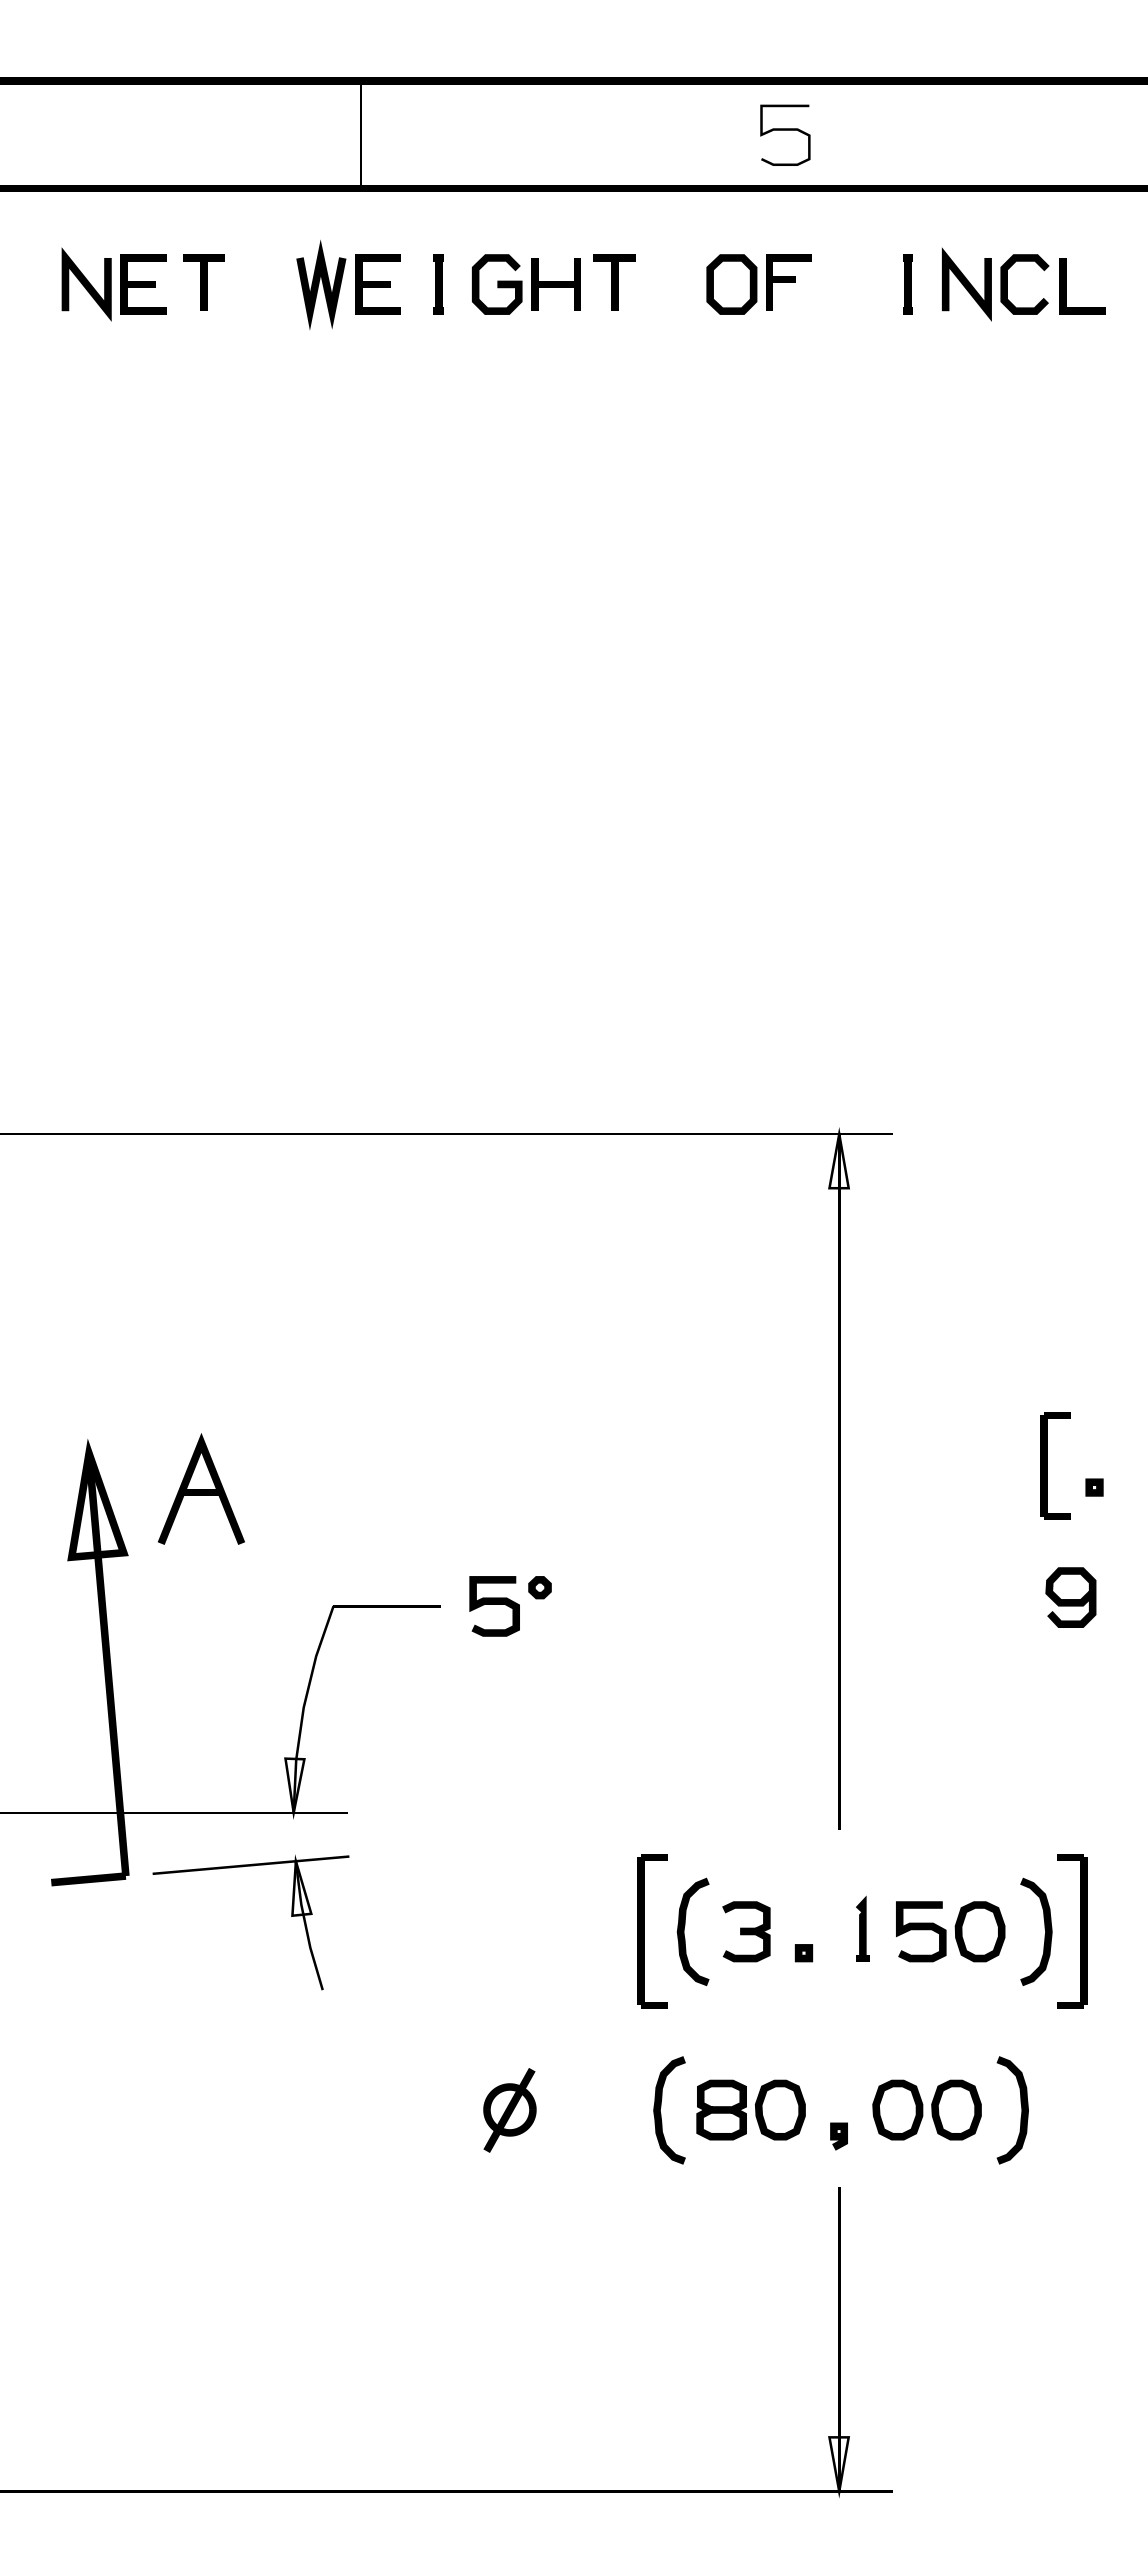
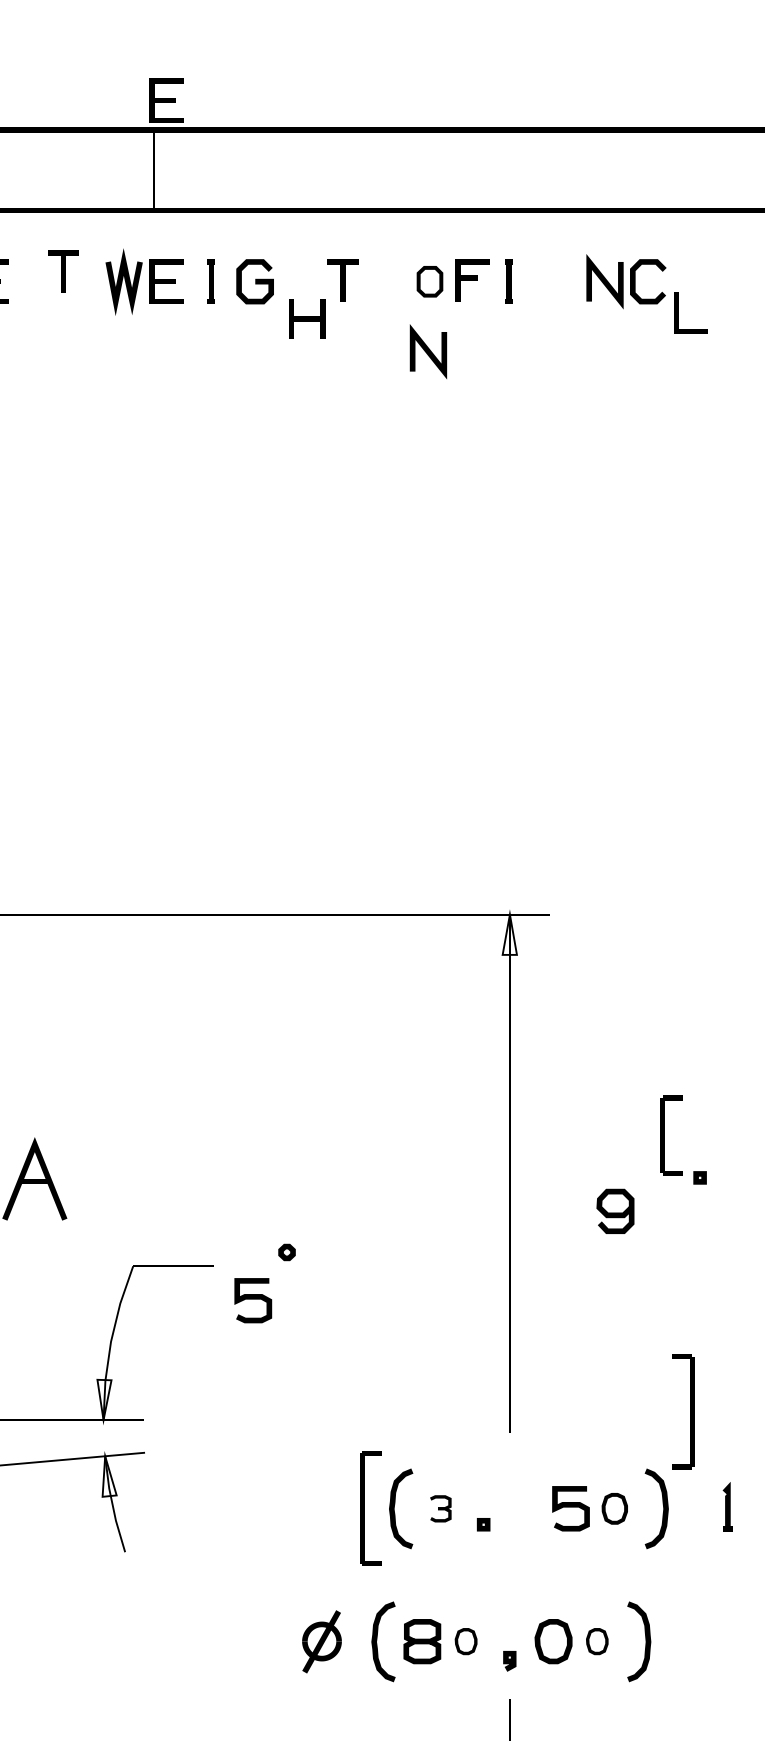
part: (377, 41) -> (165, 100), added
curve: (785, 130) -> (469, 167), removed
part: (203, 282) -> (63, 271), moved
part: (555, 284) -> (306, 318), moved
part: (731, 284) -> (429, 281), size x0.7
part: (907, 284) -> (508, 281), moved
line: (1066, 286) -> (679, 313), moved
line: (729, 378) -> (428, 351), added
part: (1047, 1465) -> (665, 1135), moved
curve: (1070, 1599) -> (615, 1212), moved
curve: (494, 1604) -> (253, 1299), moved
part: (862, 1928) -> (727, 1506), moved
part: (746, 1931) -> (440, 1508), size x0.6
part: (979, 1931) -> (614, 1508), size x0.7
part: (1080, 1931) -> (689, 1411), moved
part: (780, 2109) -> (466, 1641), size x0.6
part: (956, 2109) -> (597, 1641), size x0.6
part: (509, 2110) -> (321, 1641), moved

